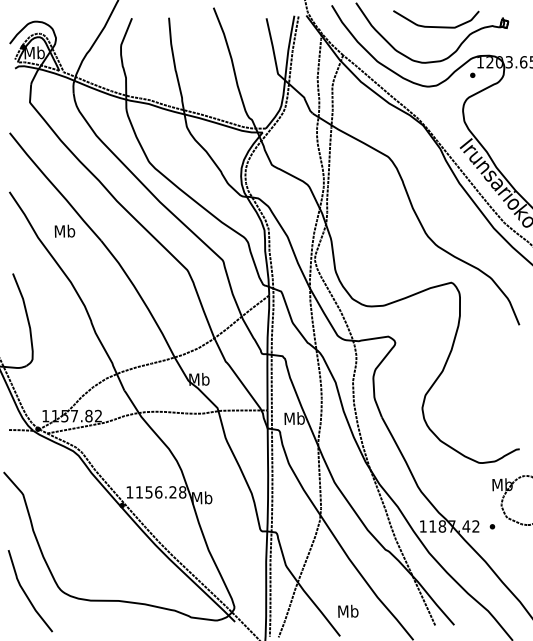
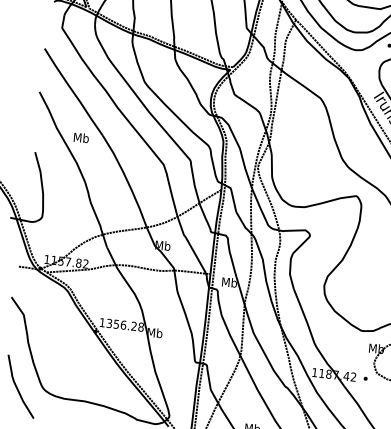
text: (64, 230) -> (81, 137), moved
text: (138, 492) -> (108, 323), 1156.28 -> 1356.28

